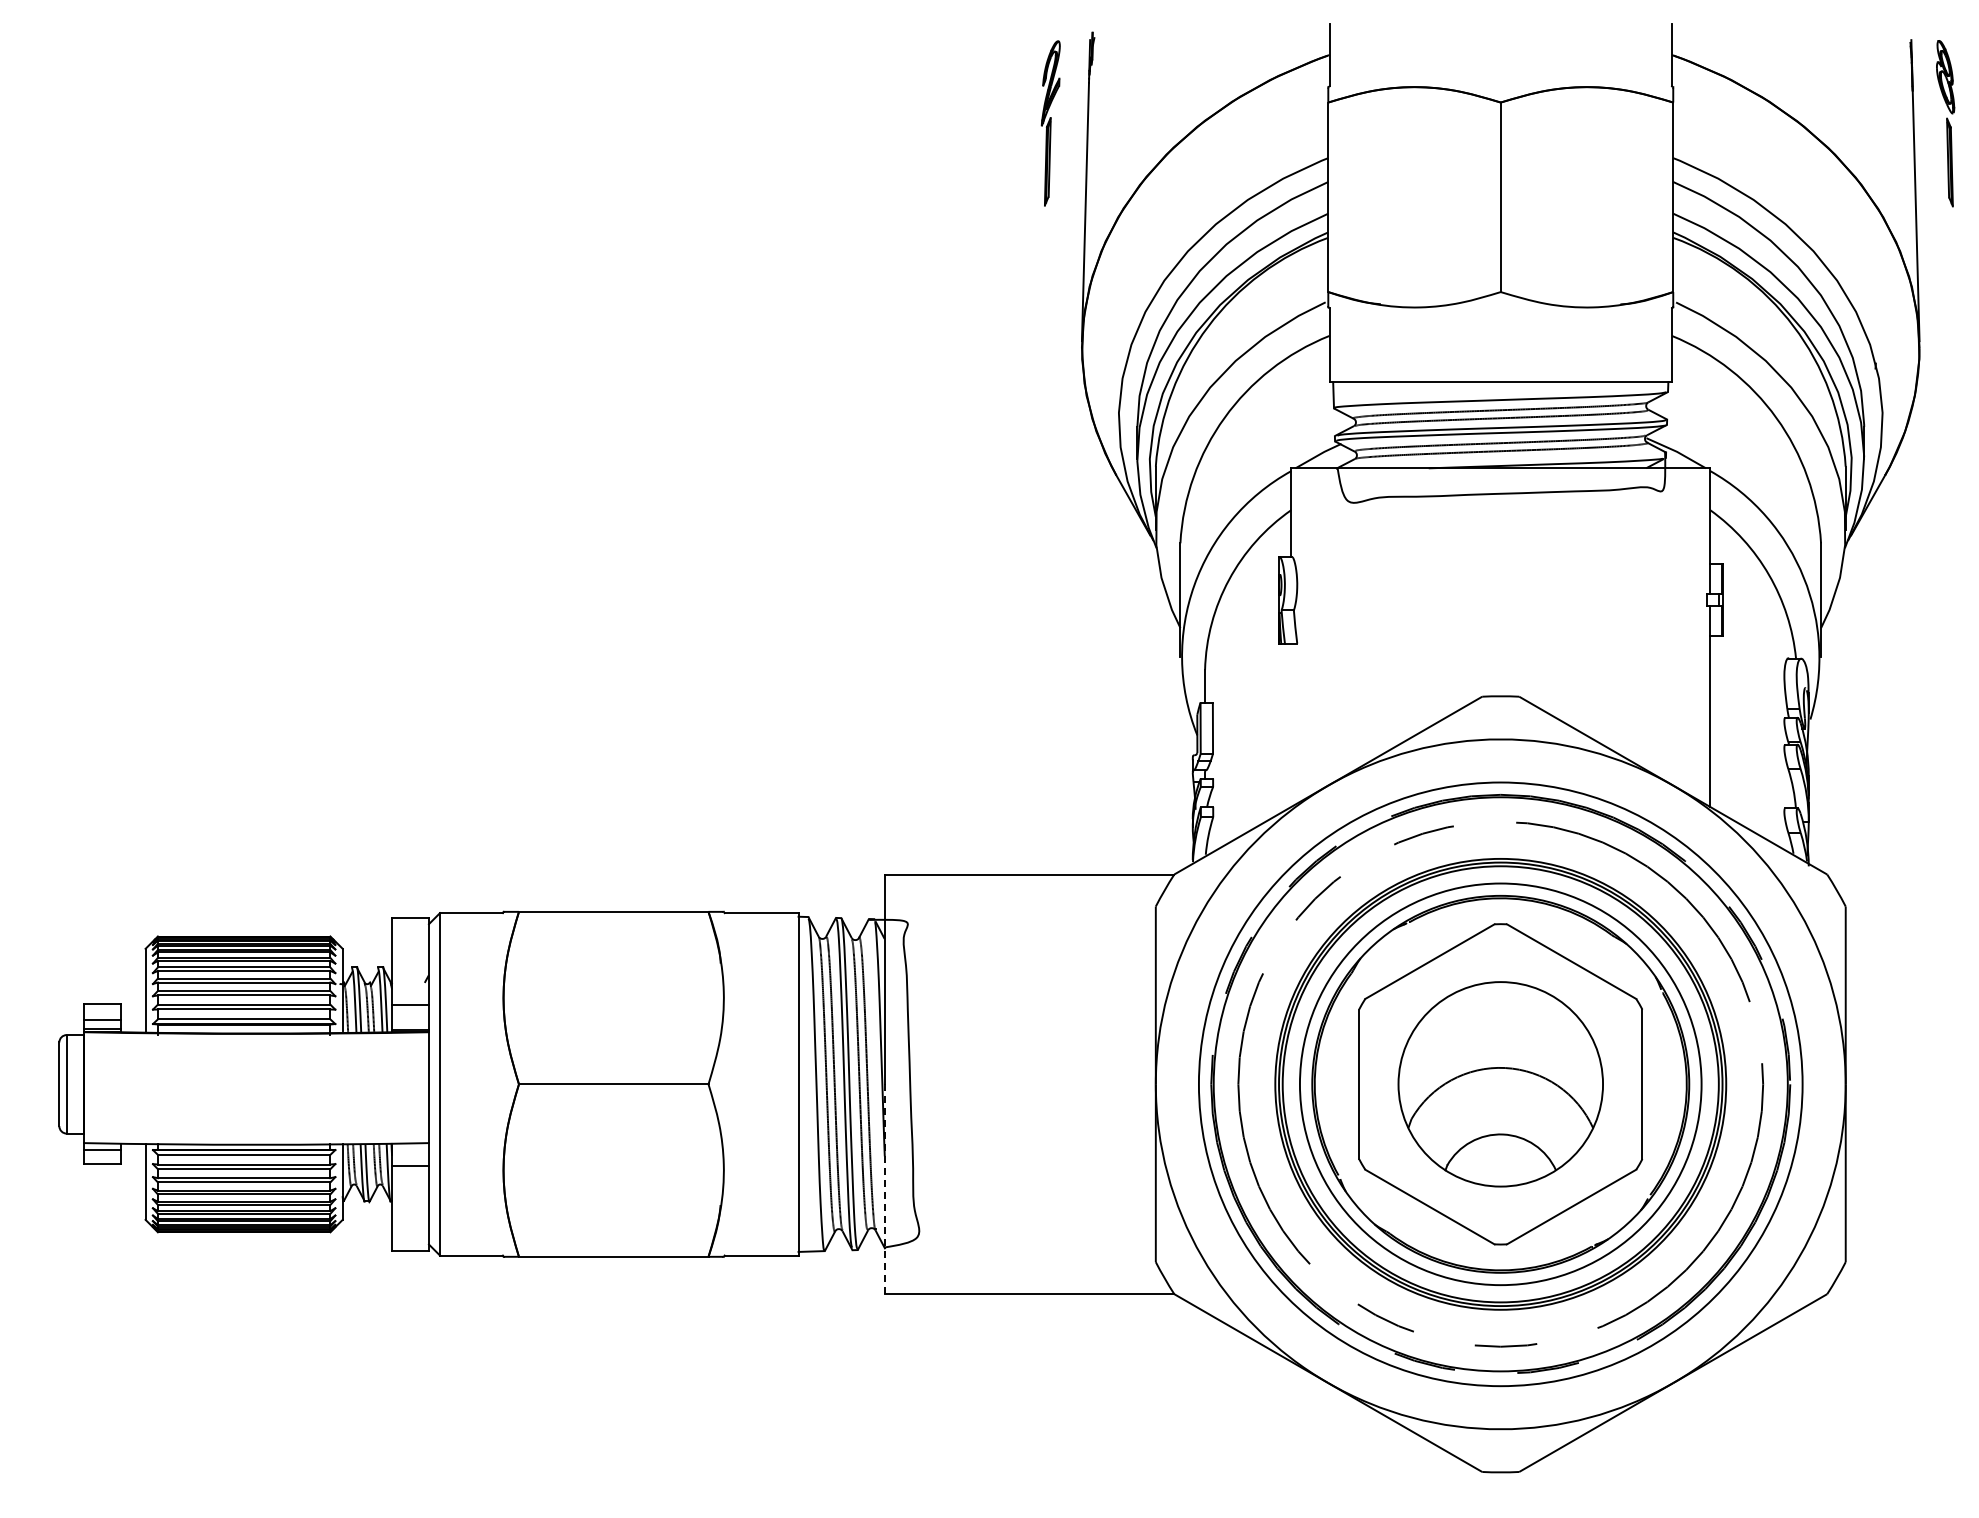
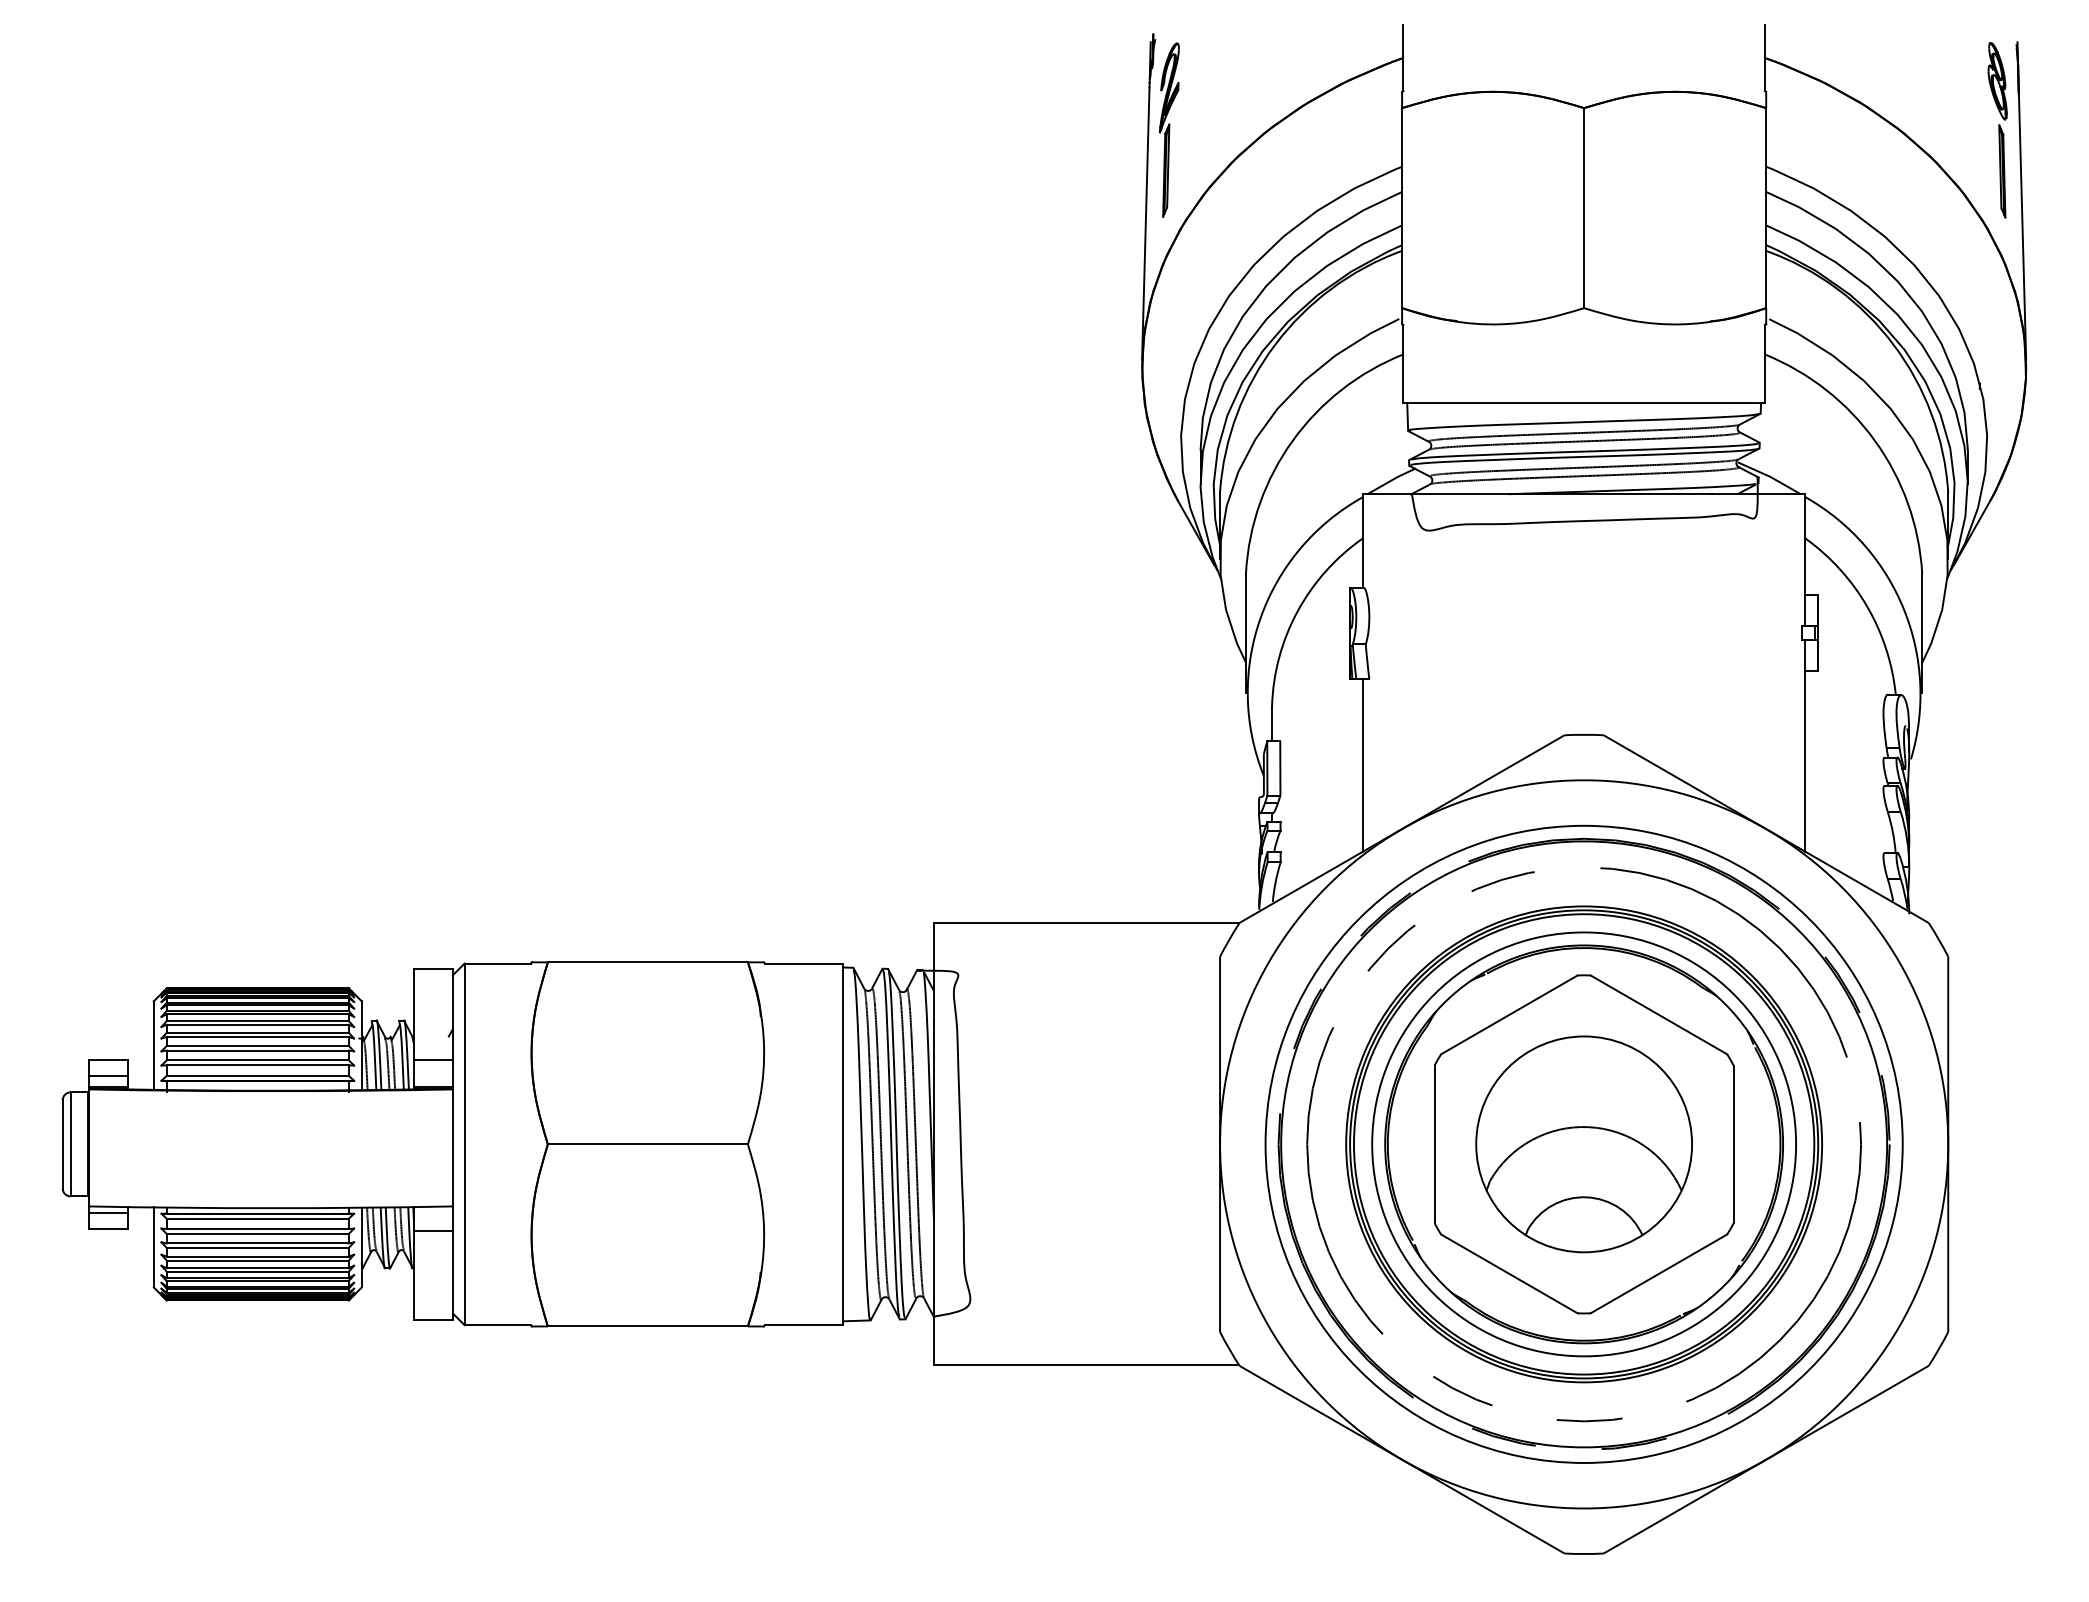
part: (1050, 123) -> (1169, 130), moved
part: (1945, 123) -> (1997, 130), moved
line: (1291, 724) -> (1363, 764), added
line: (884, 1189) -> (933, 1255), dashed -> solid

